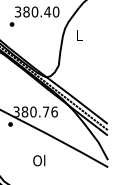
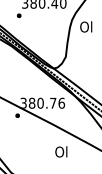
text: (79, 35) -> (86, 26), L -> Ol
text: (39, 160) -> (61, 151), moved

